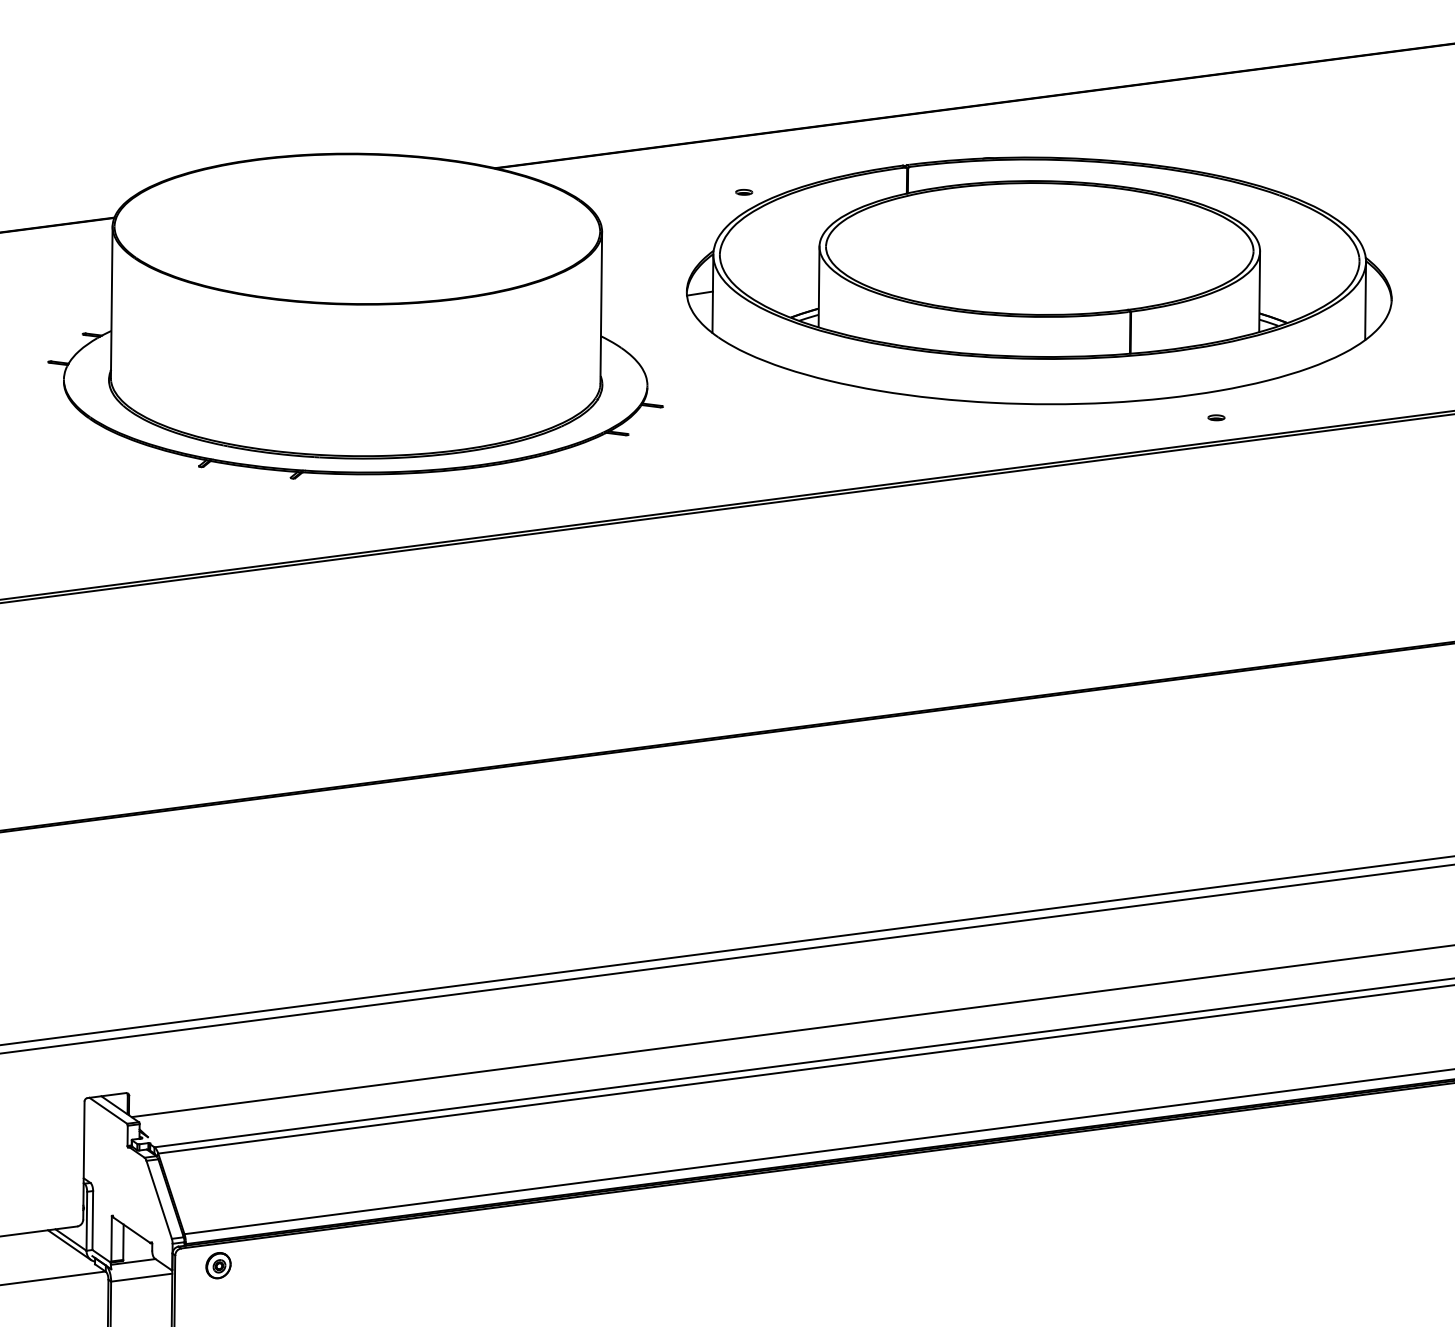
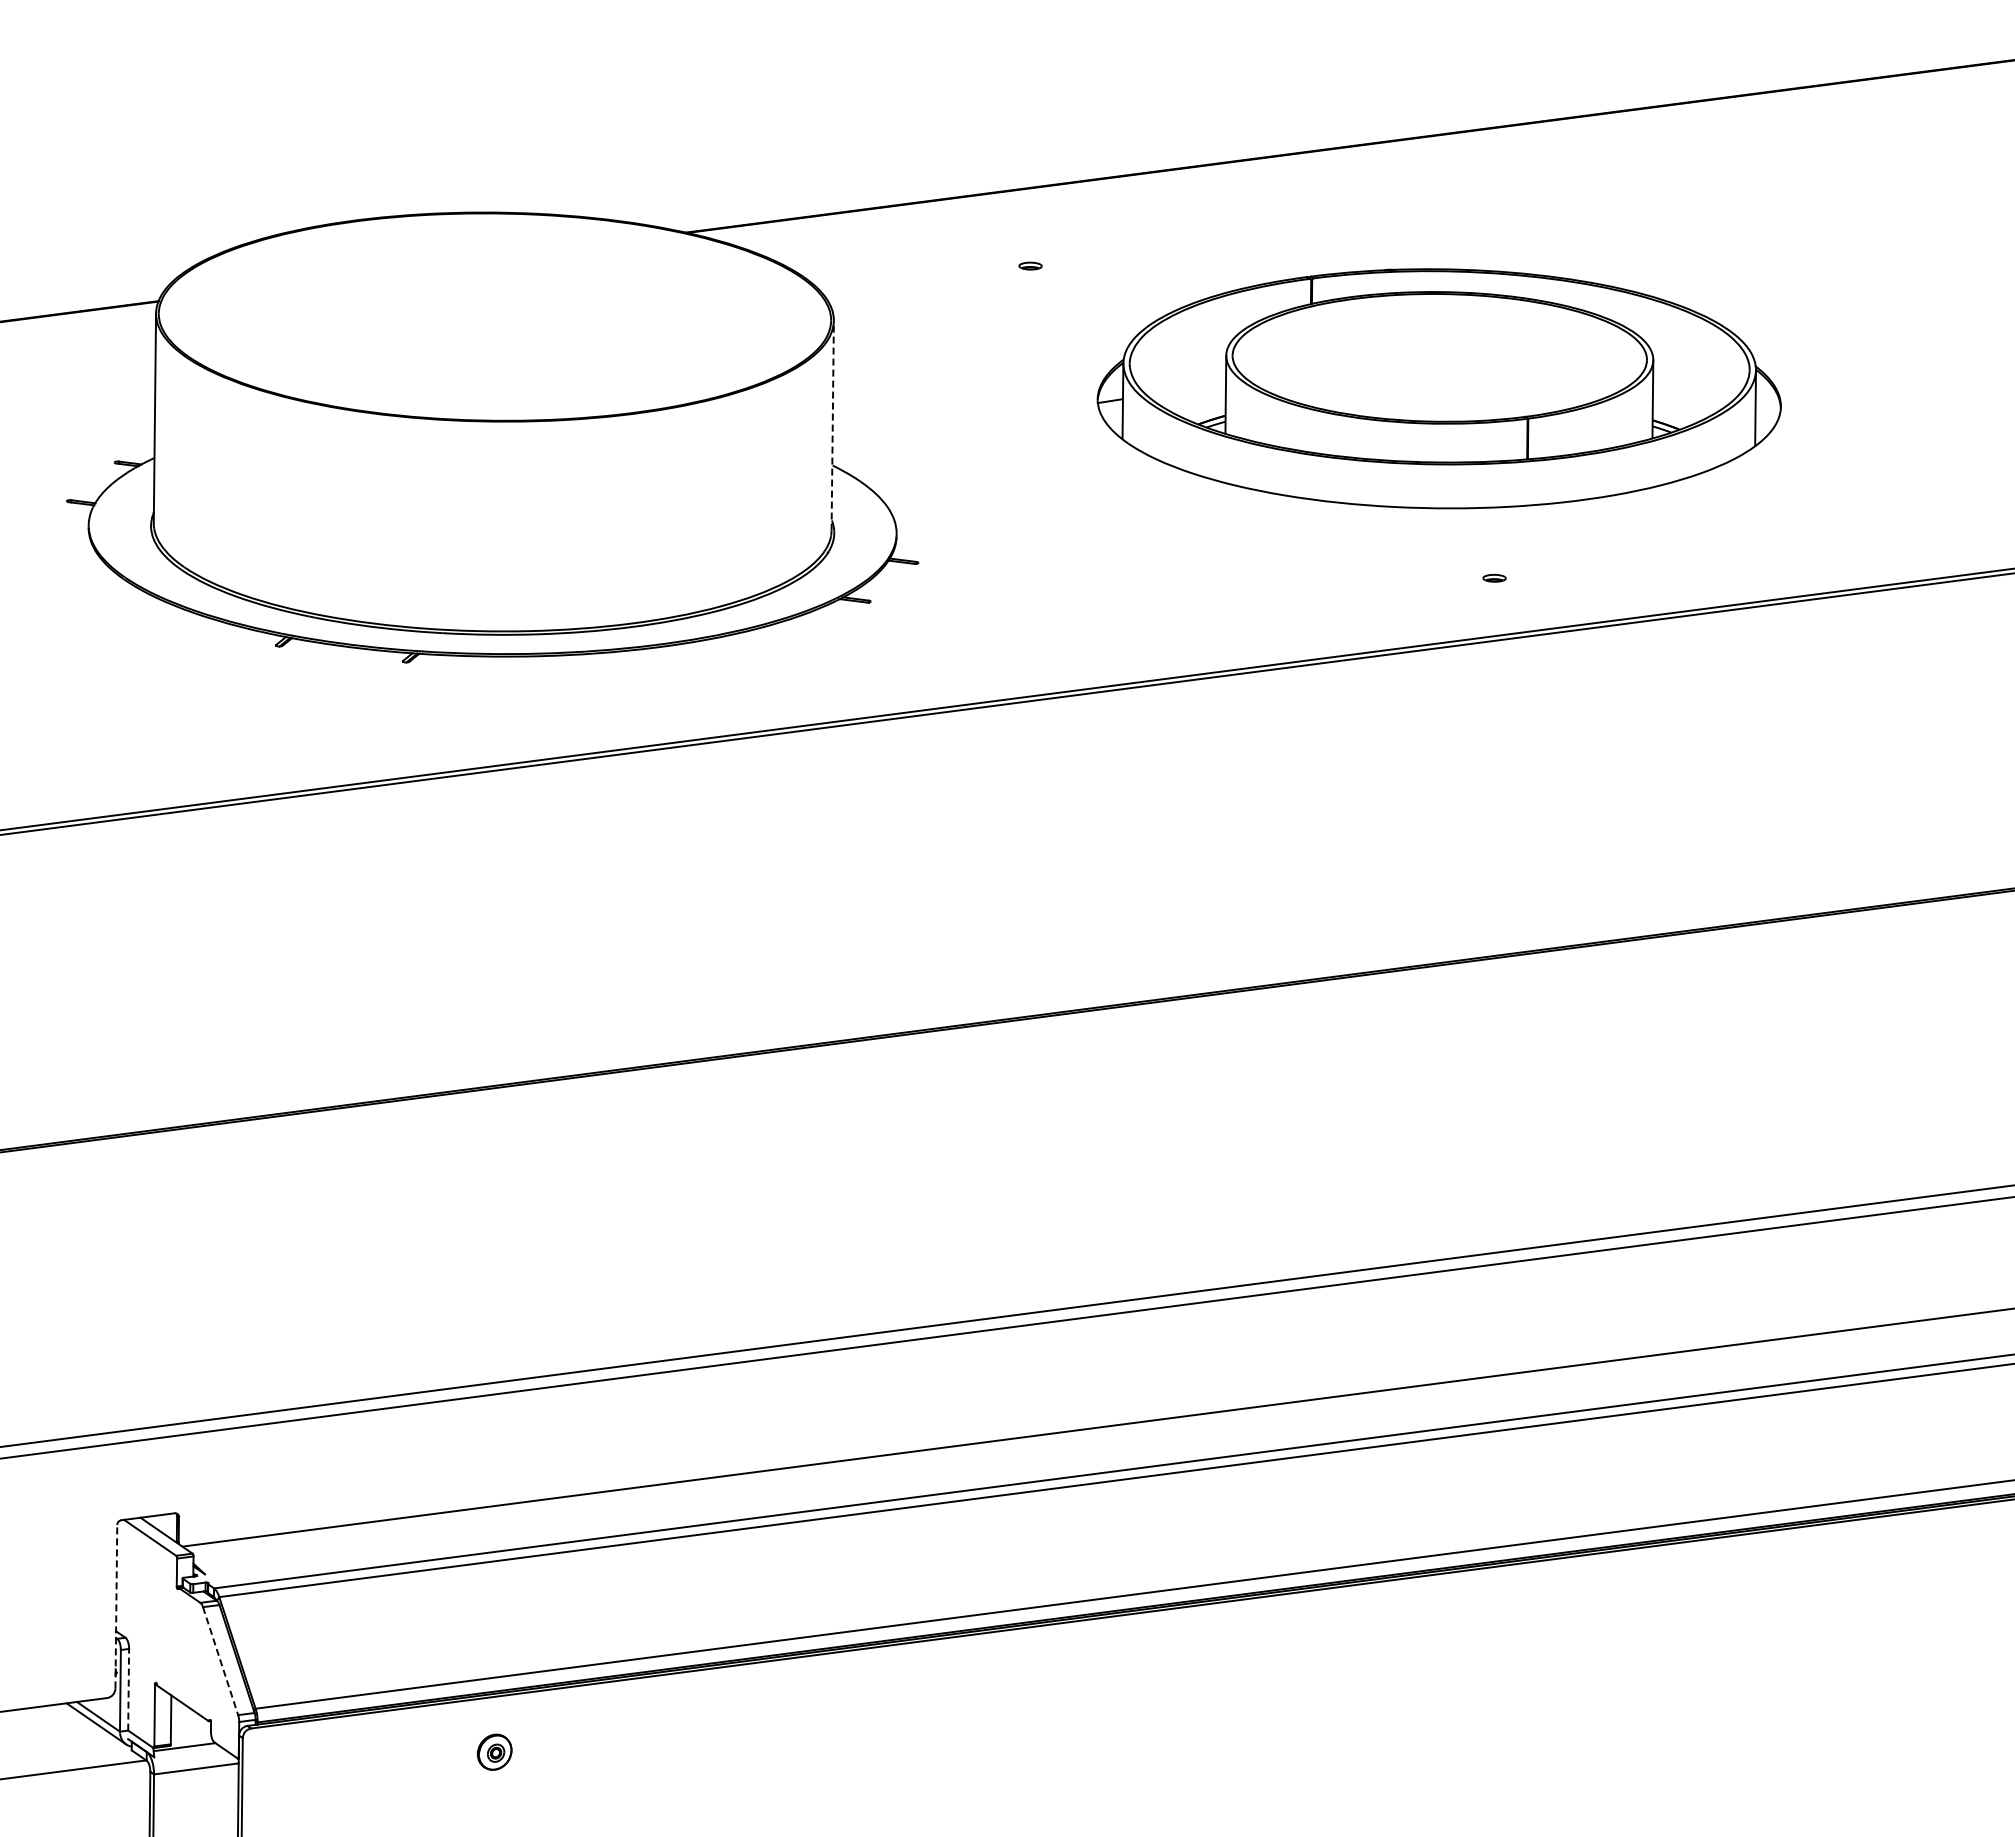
part: (1039, 280) -> (1439, 388), size x0.7
line: (601, 307) -> (832, 425), solid -> dashed
part: (1216, 417) -> (1494, 577), moved
line: (84, 1160) -> (116, 1606), solid -> dashed
line: (159, 1200) -> (220, 1661), solid -> dashed
line: (92, 1220) -> (128, 1689), solid -> dashed
part: (218, 1265) -> (494, 1751), moved

